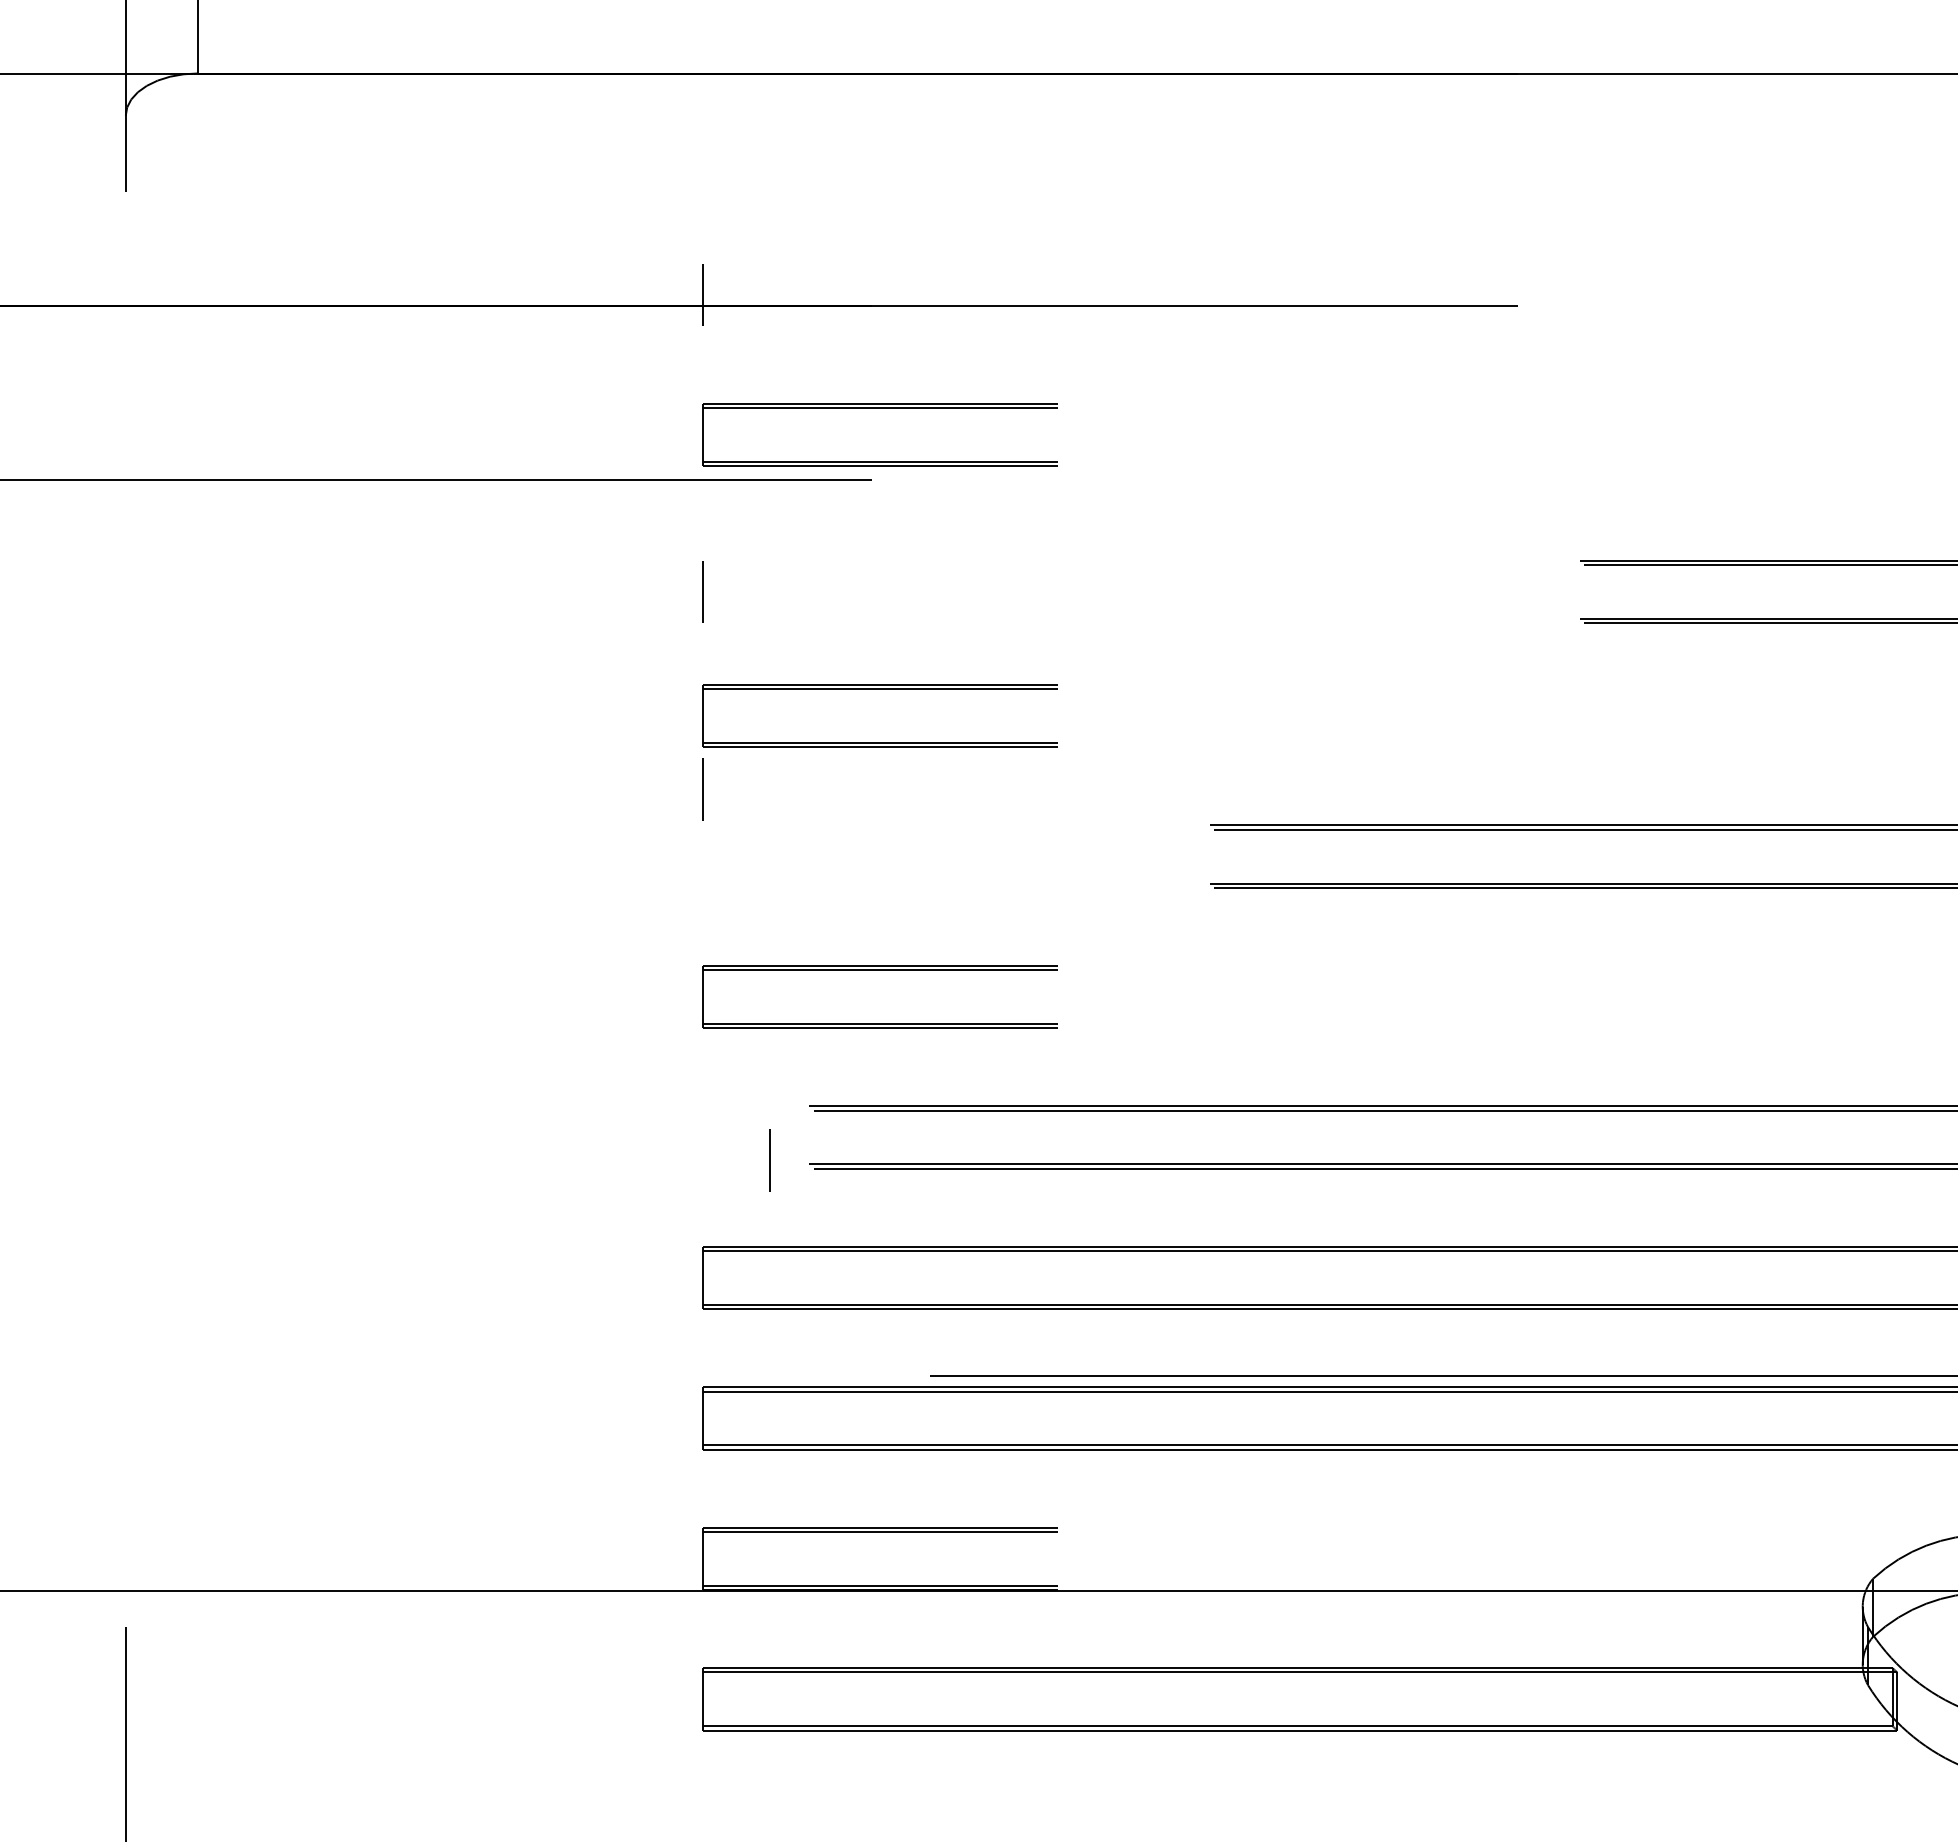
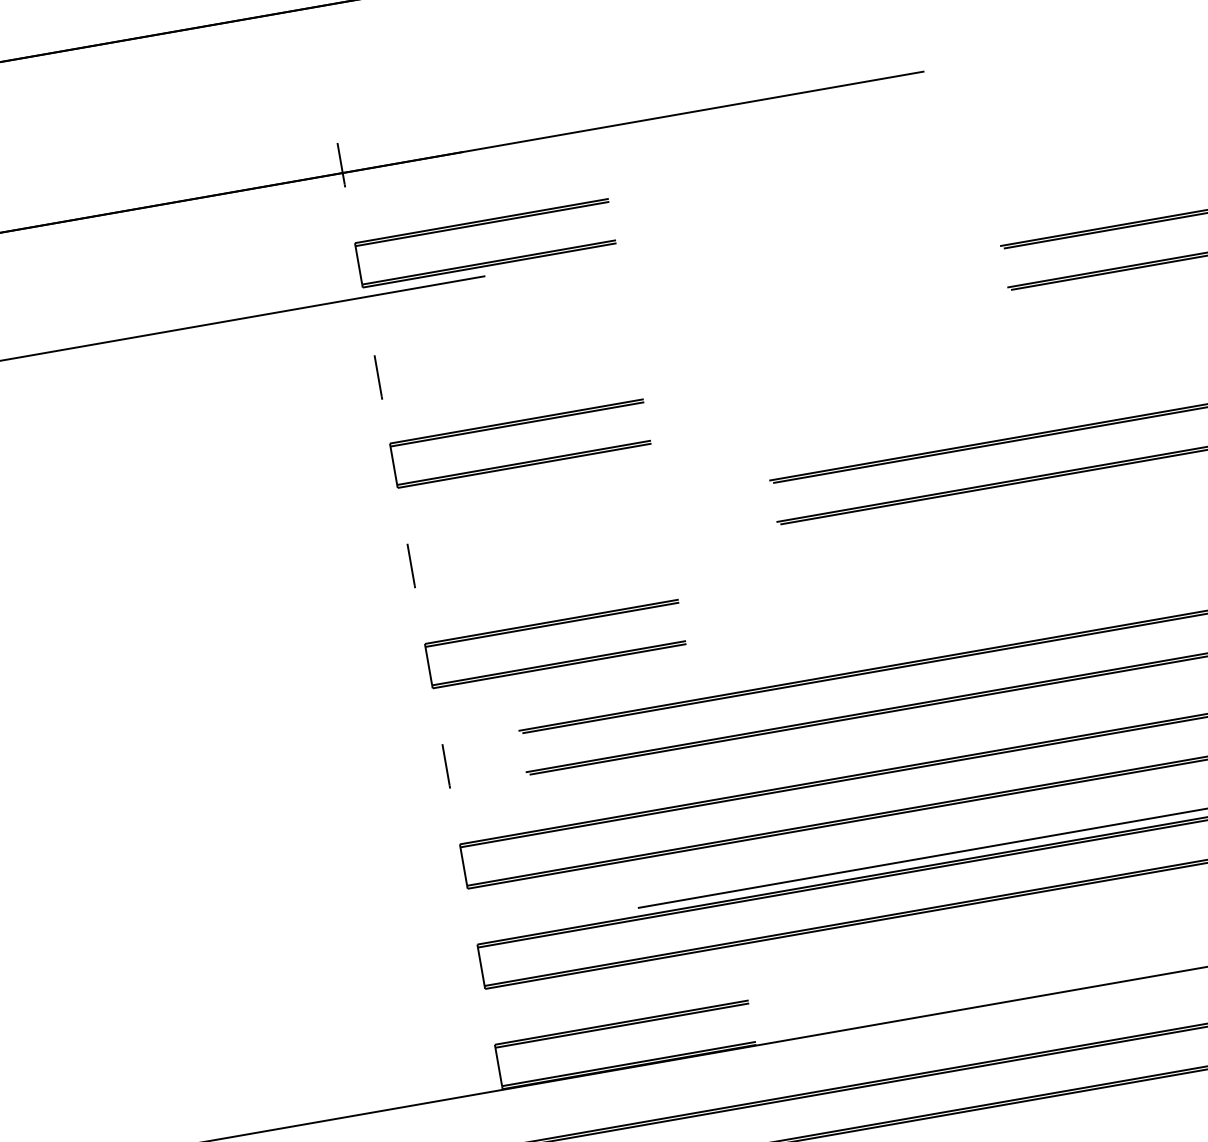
line: (702, 789) -> (411, 565), moved
line: (769, 1160) -> (446, 766), moved

